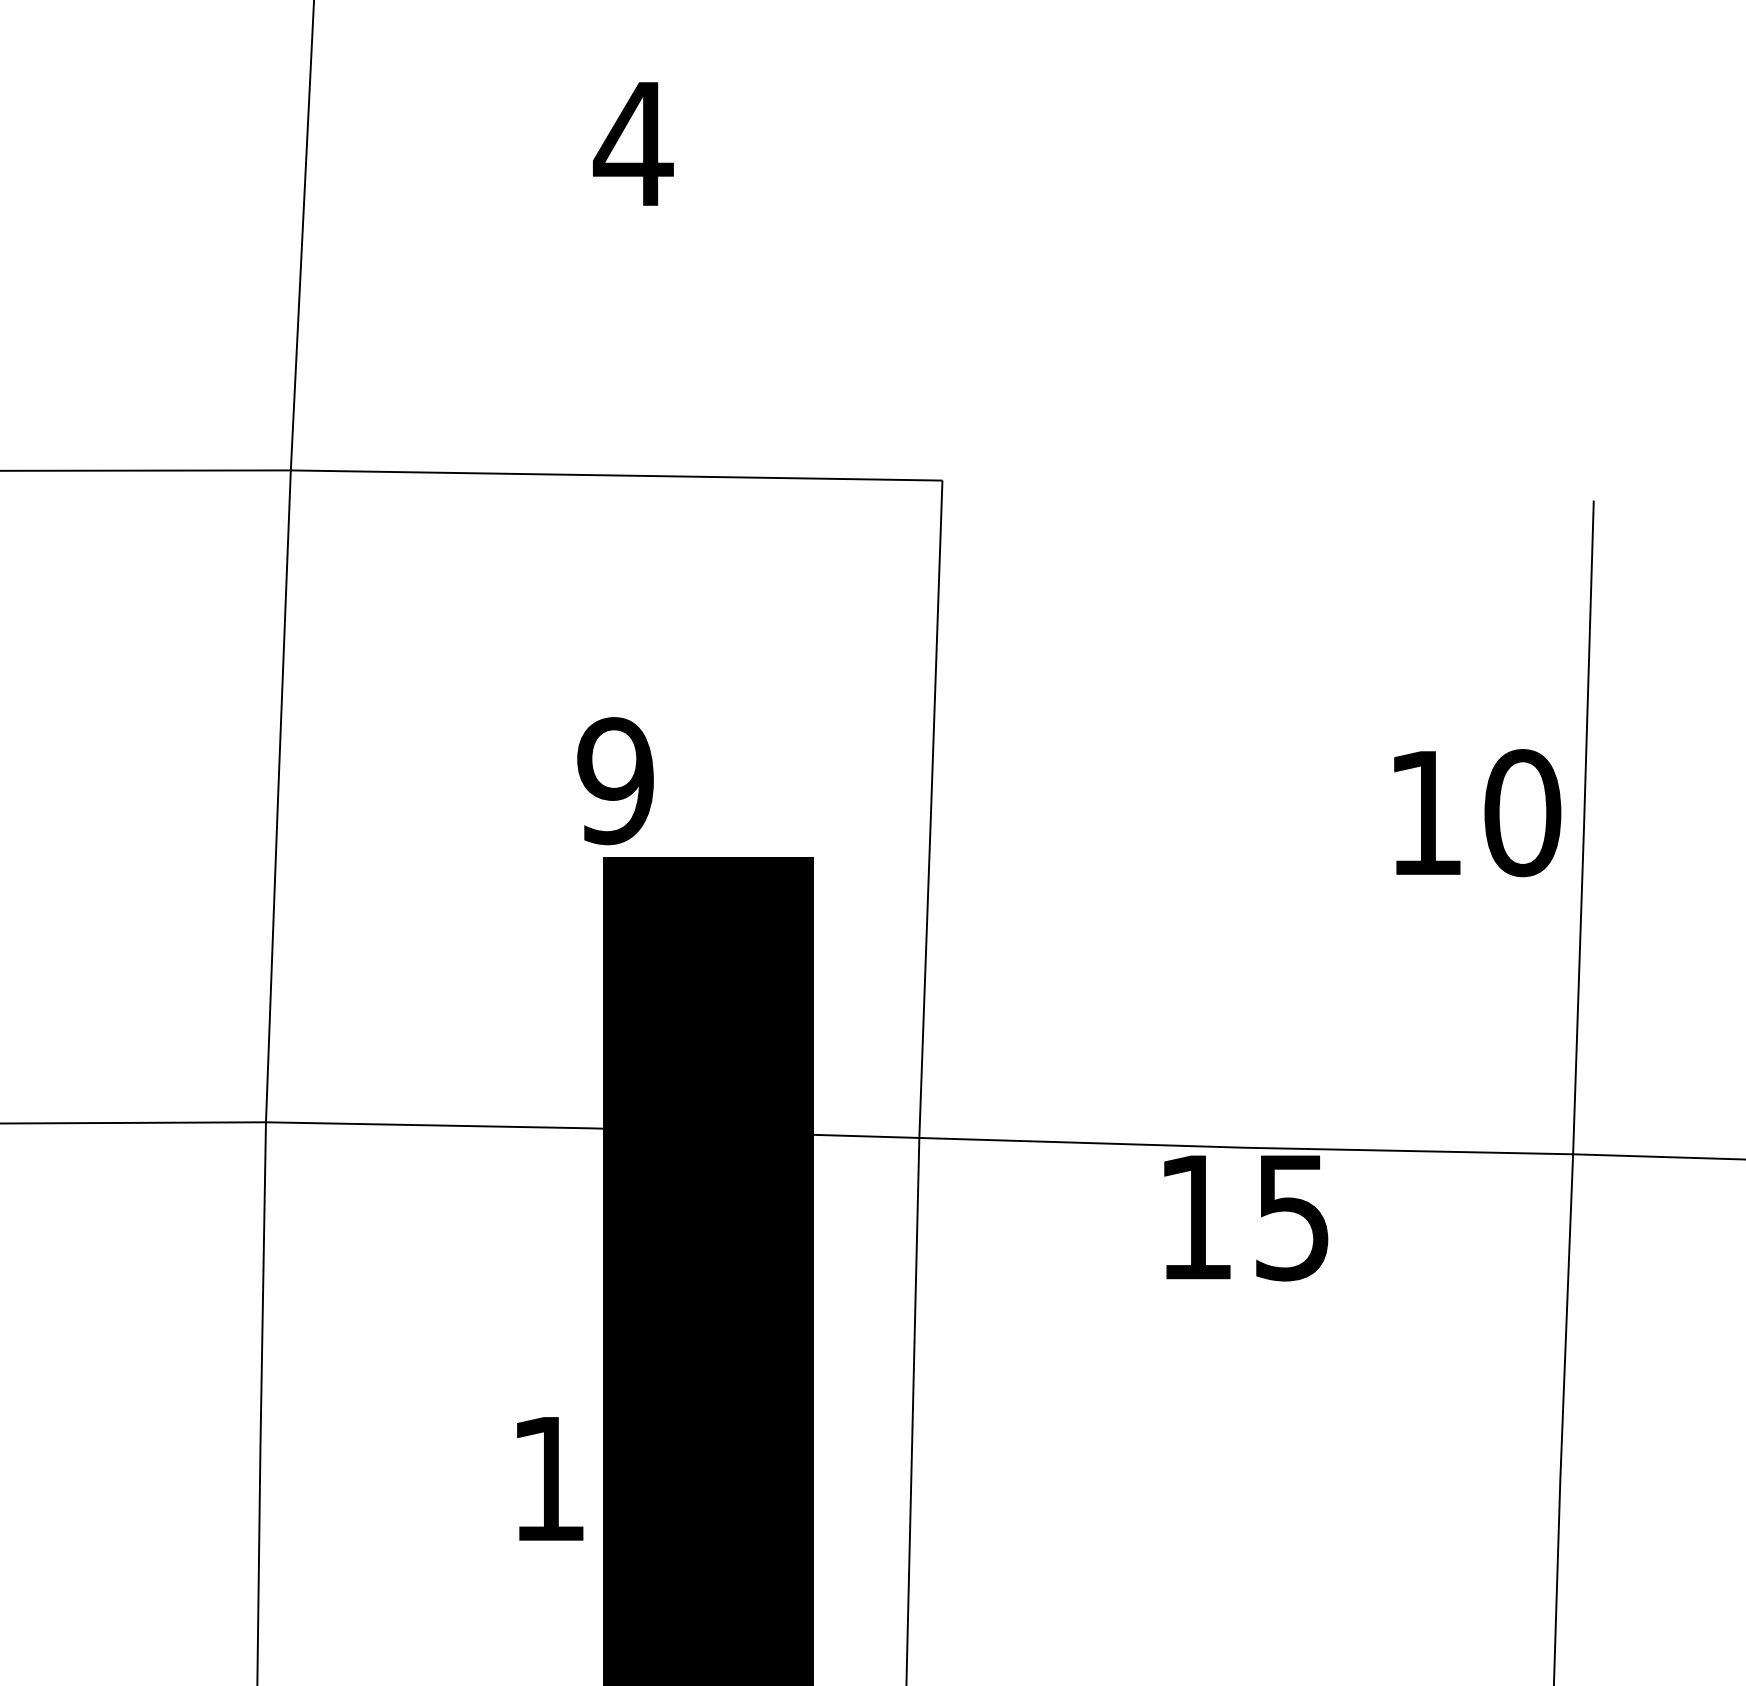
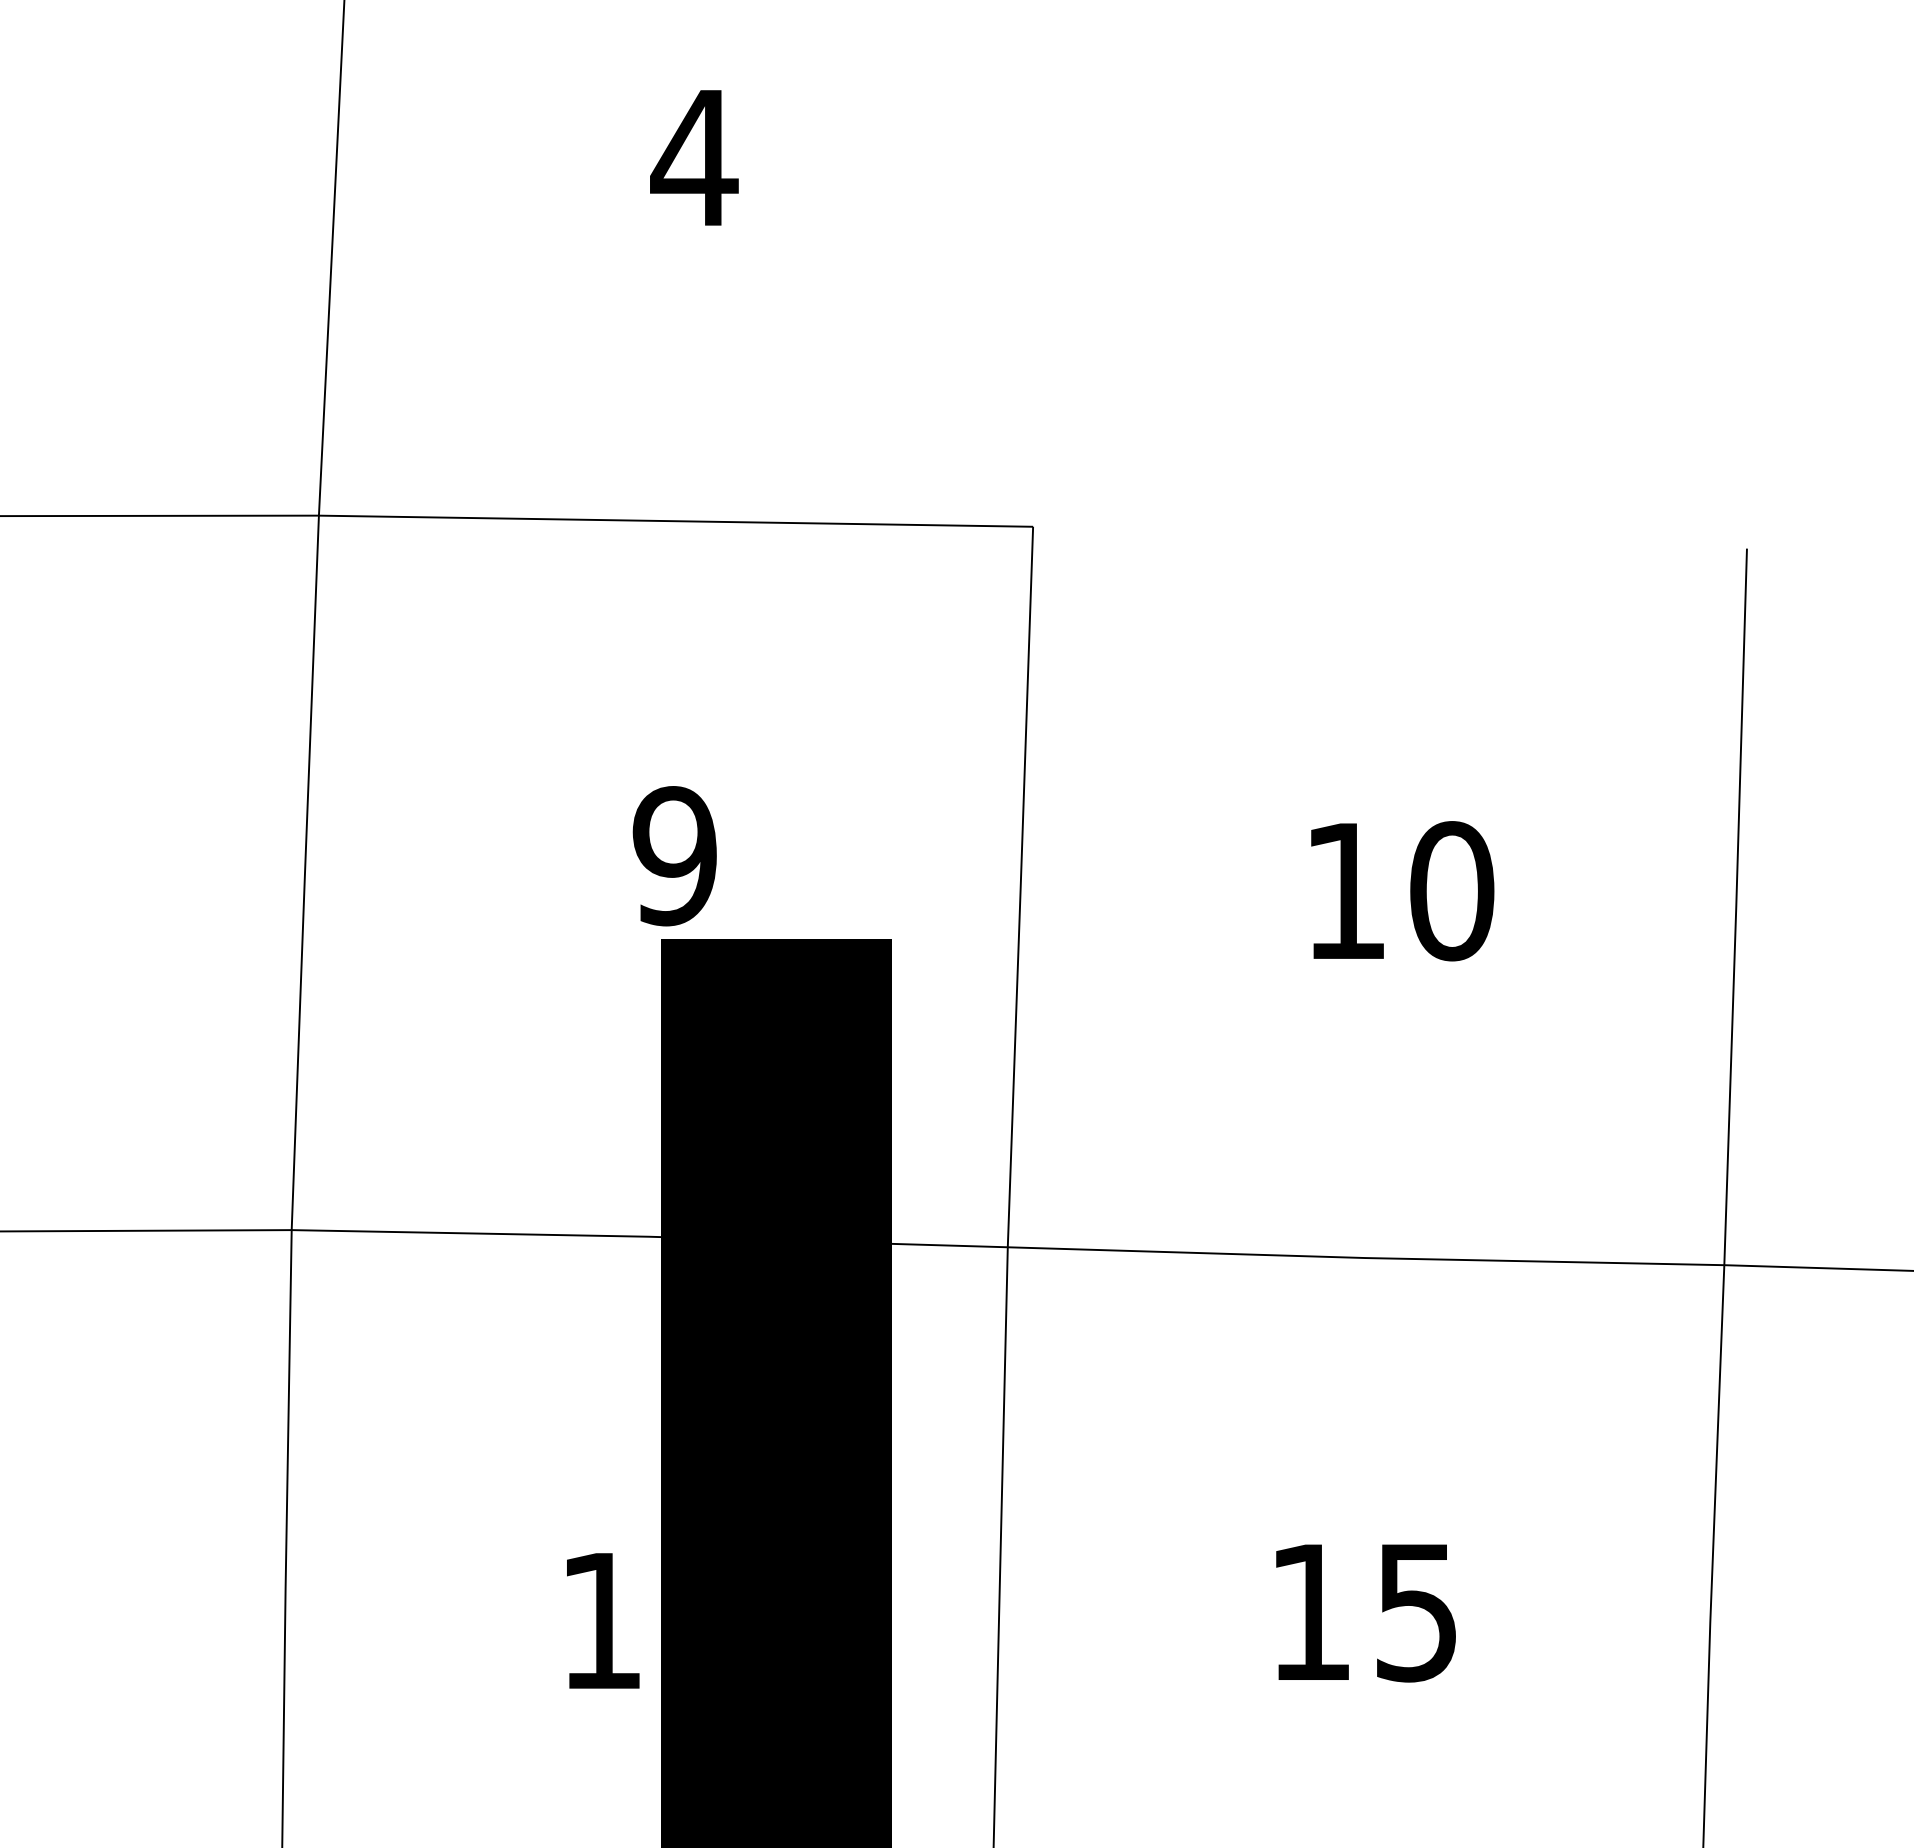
text: (1477, 813) -> (1402, 891), moved
text: (1245, 1218) -> (1365, 1613), moved

